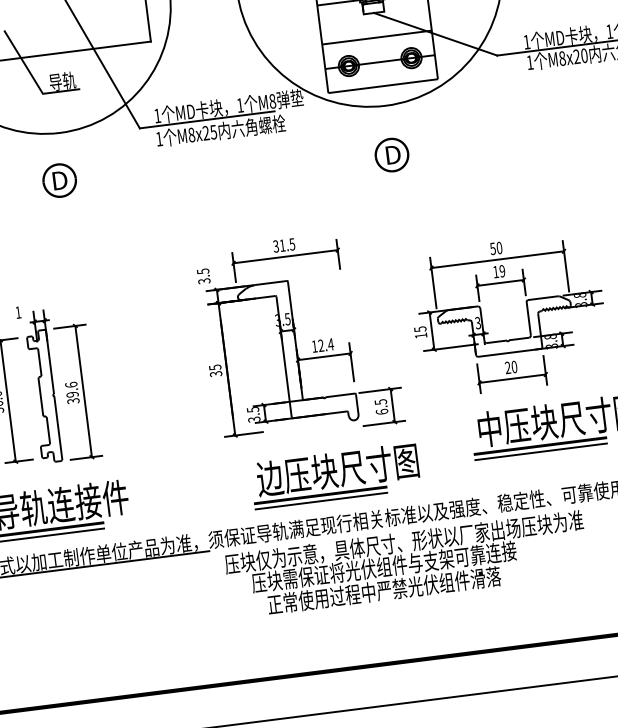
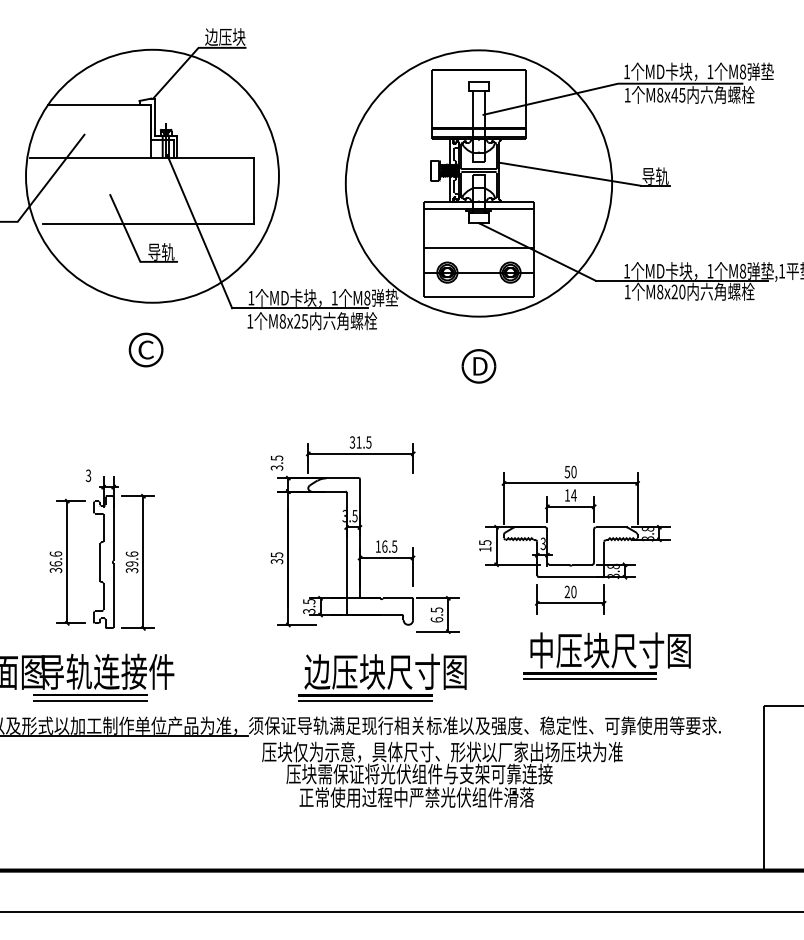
text: (59, 180) -> (145, 349), D -> C
text: (501, 271) -> (573, 495), 19 -> 14
text: (18, 312) -> (88, 475), 1 -> 3
text: (325, 345) -> (389, 546), 12.4 -> 16.5

